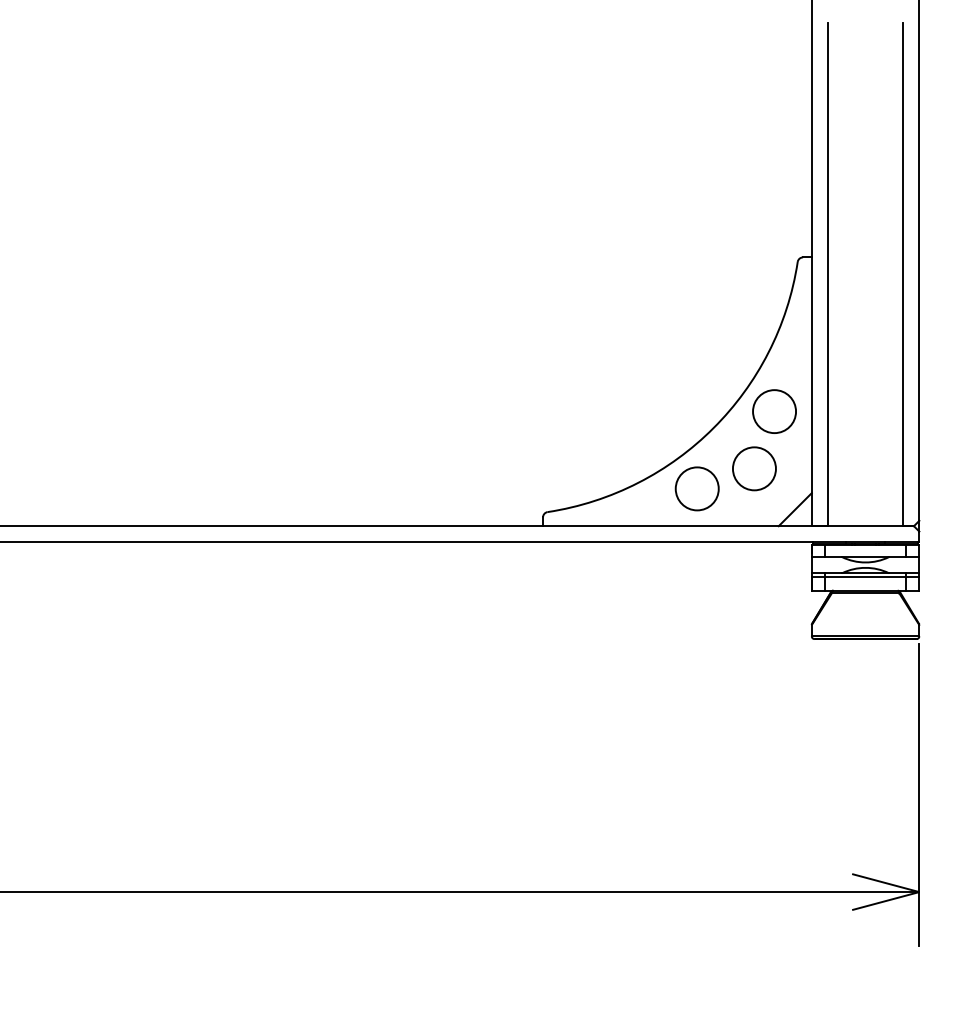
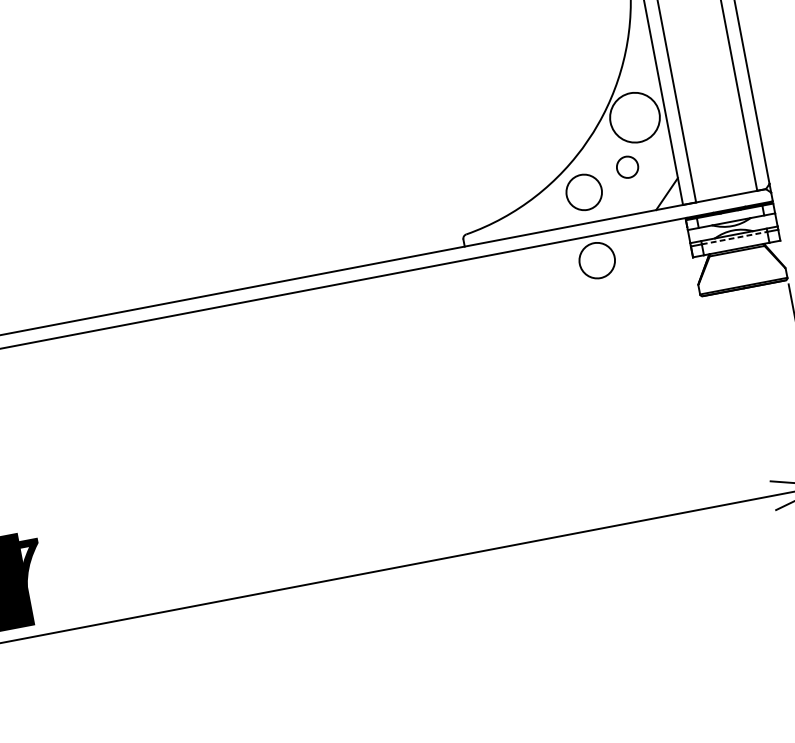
circle: (774, 411) -> (634, 117), size x1.4
circle: (753, 468) -> (626, 167), size x0.6
circle: (696, 572) -> (596, 260), added
line: (866, 577) -> (735, 238), solid -> dashed

